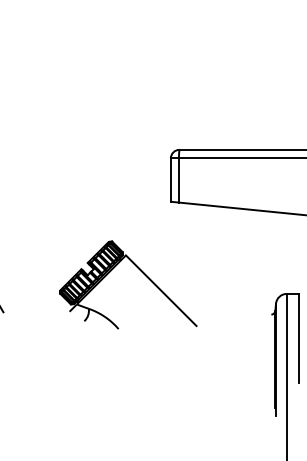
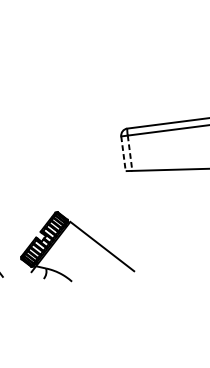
line: (170, 180) -> (123, 154), solid -> dashed
line: (179, 181) -> (130, 153), solid -> dashed
part: (140, 271) -> (83, 233), moved

